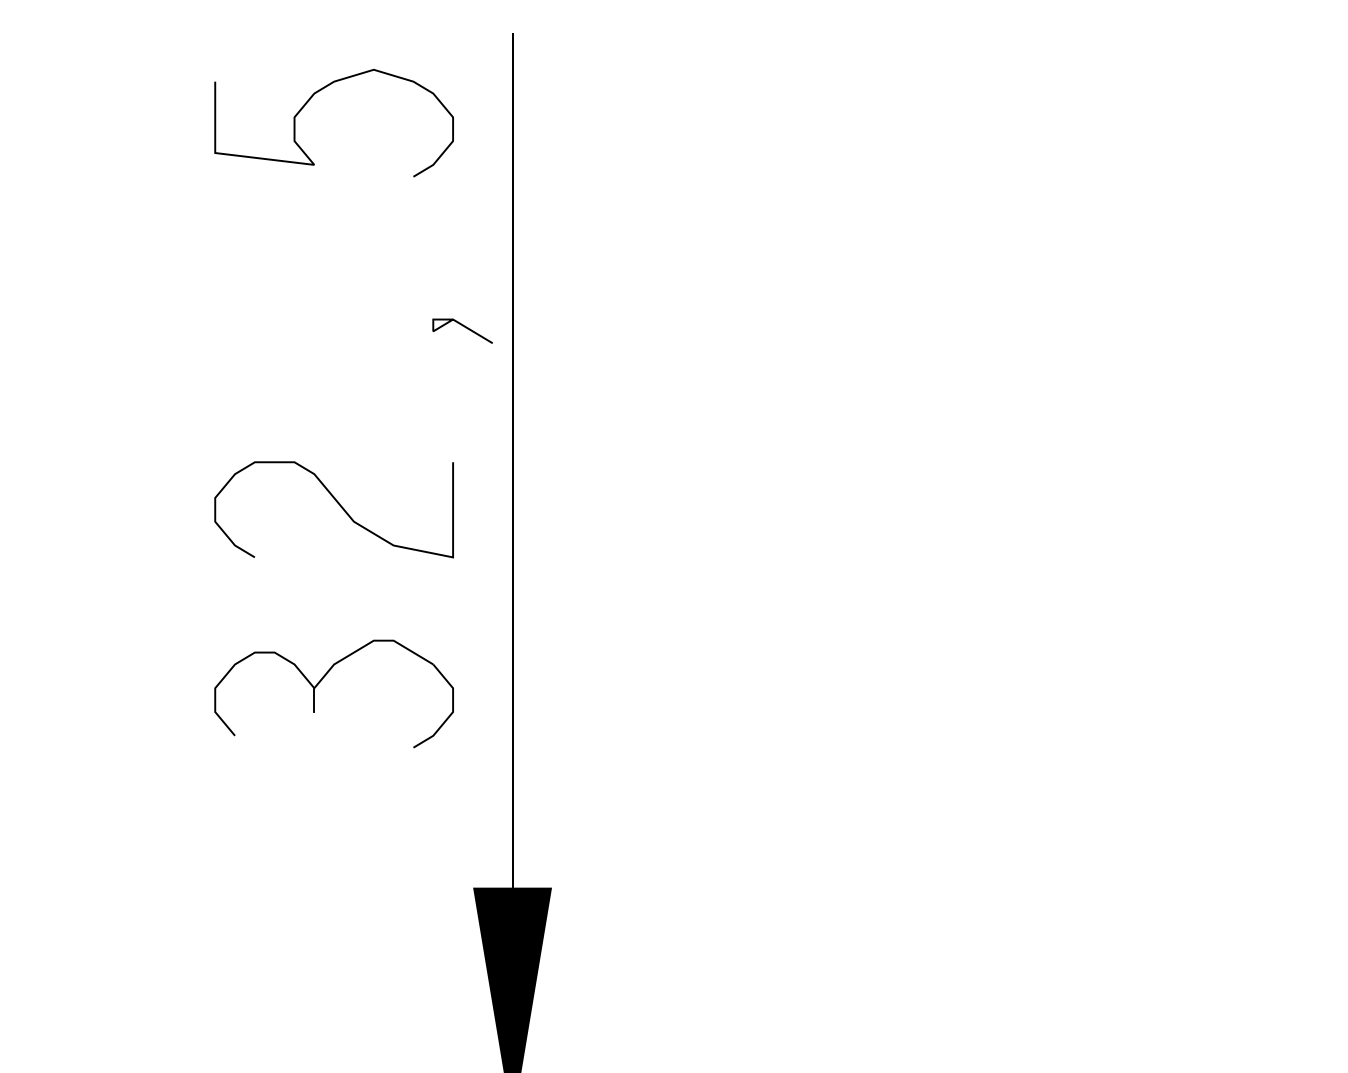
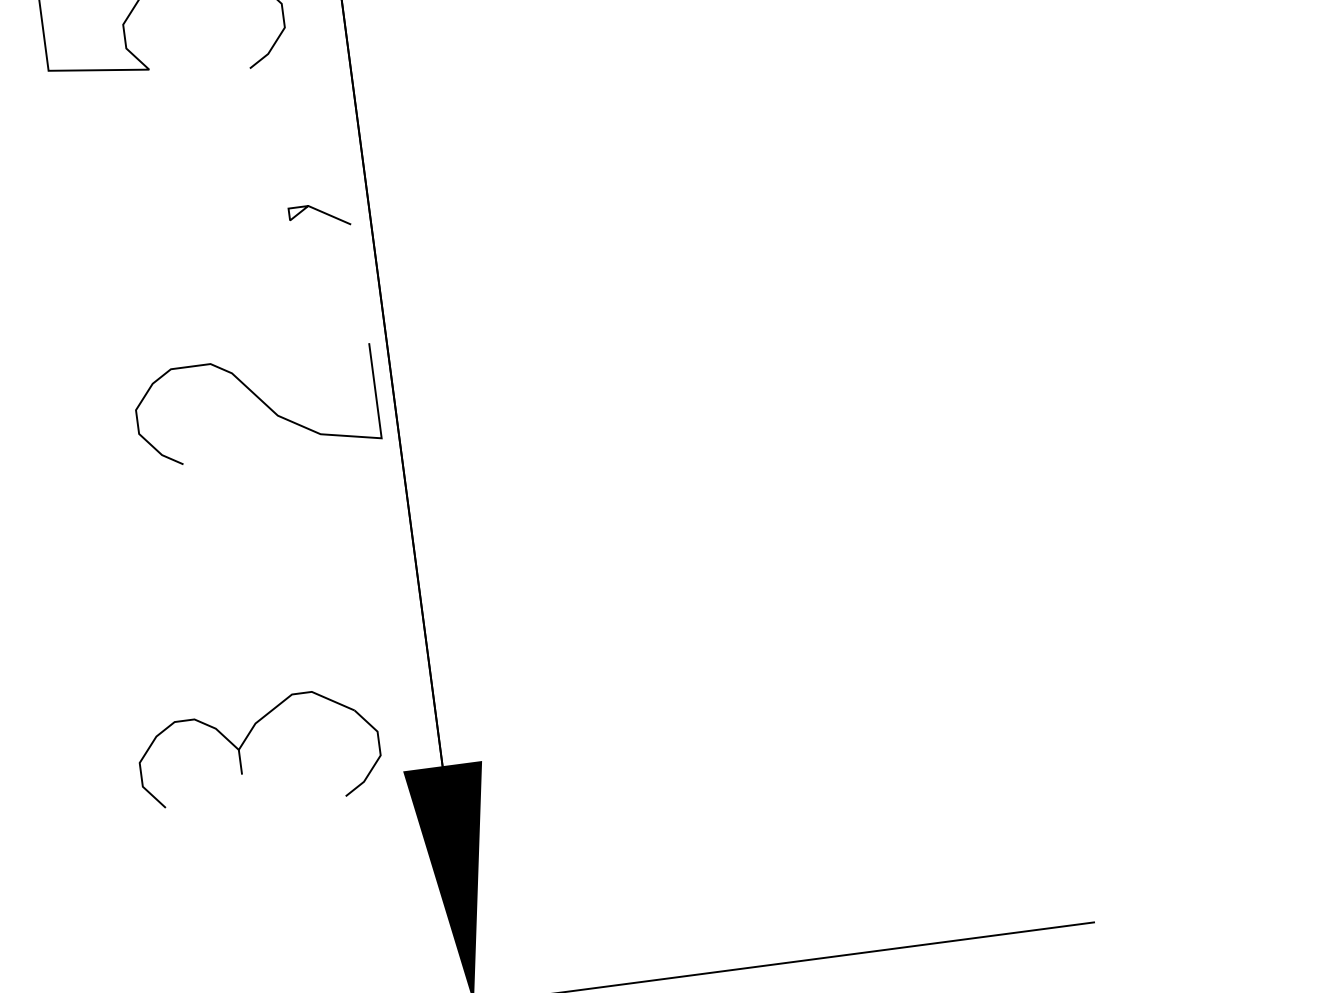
curve: (338, 504) -> (260, 400), moved
part: (321, 681) -> (245, 742), moved

